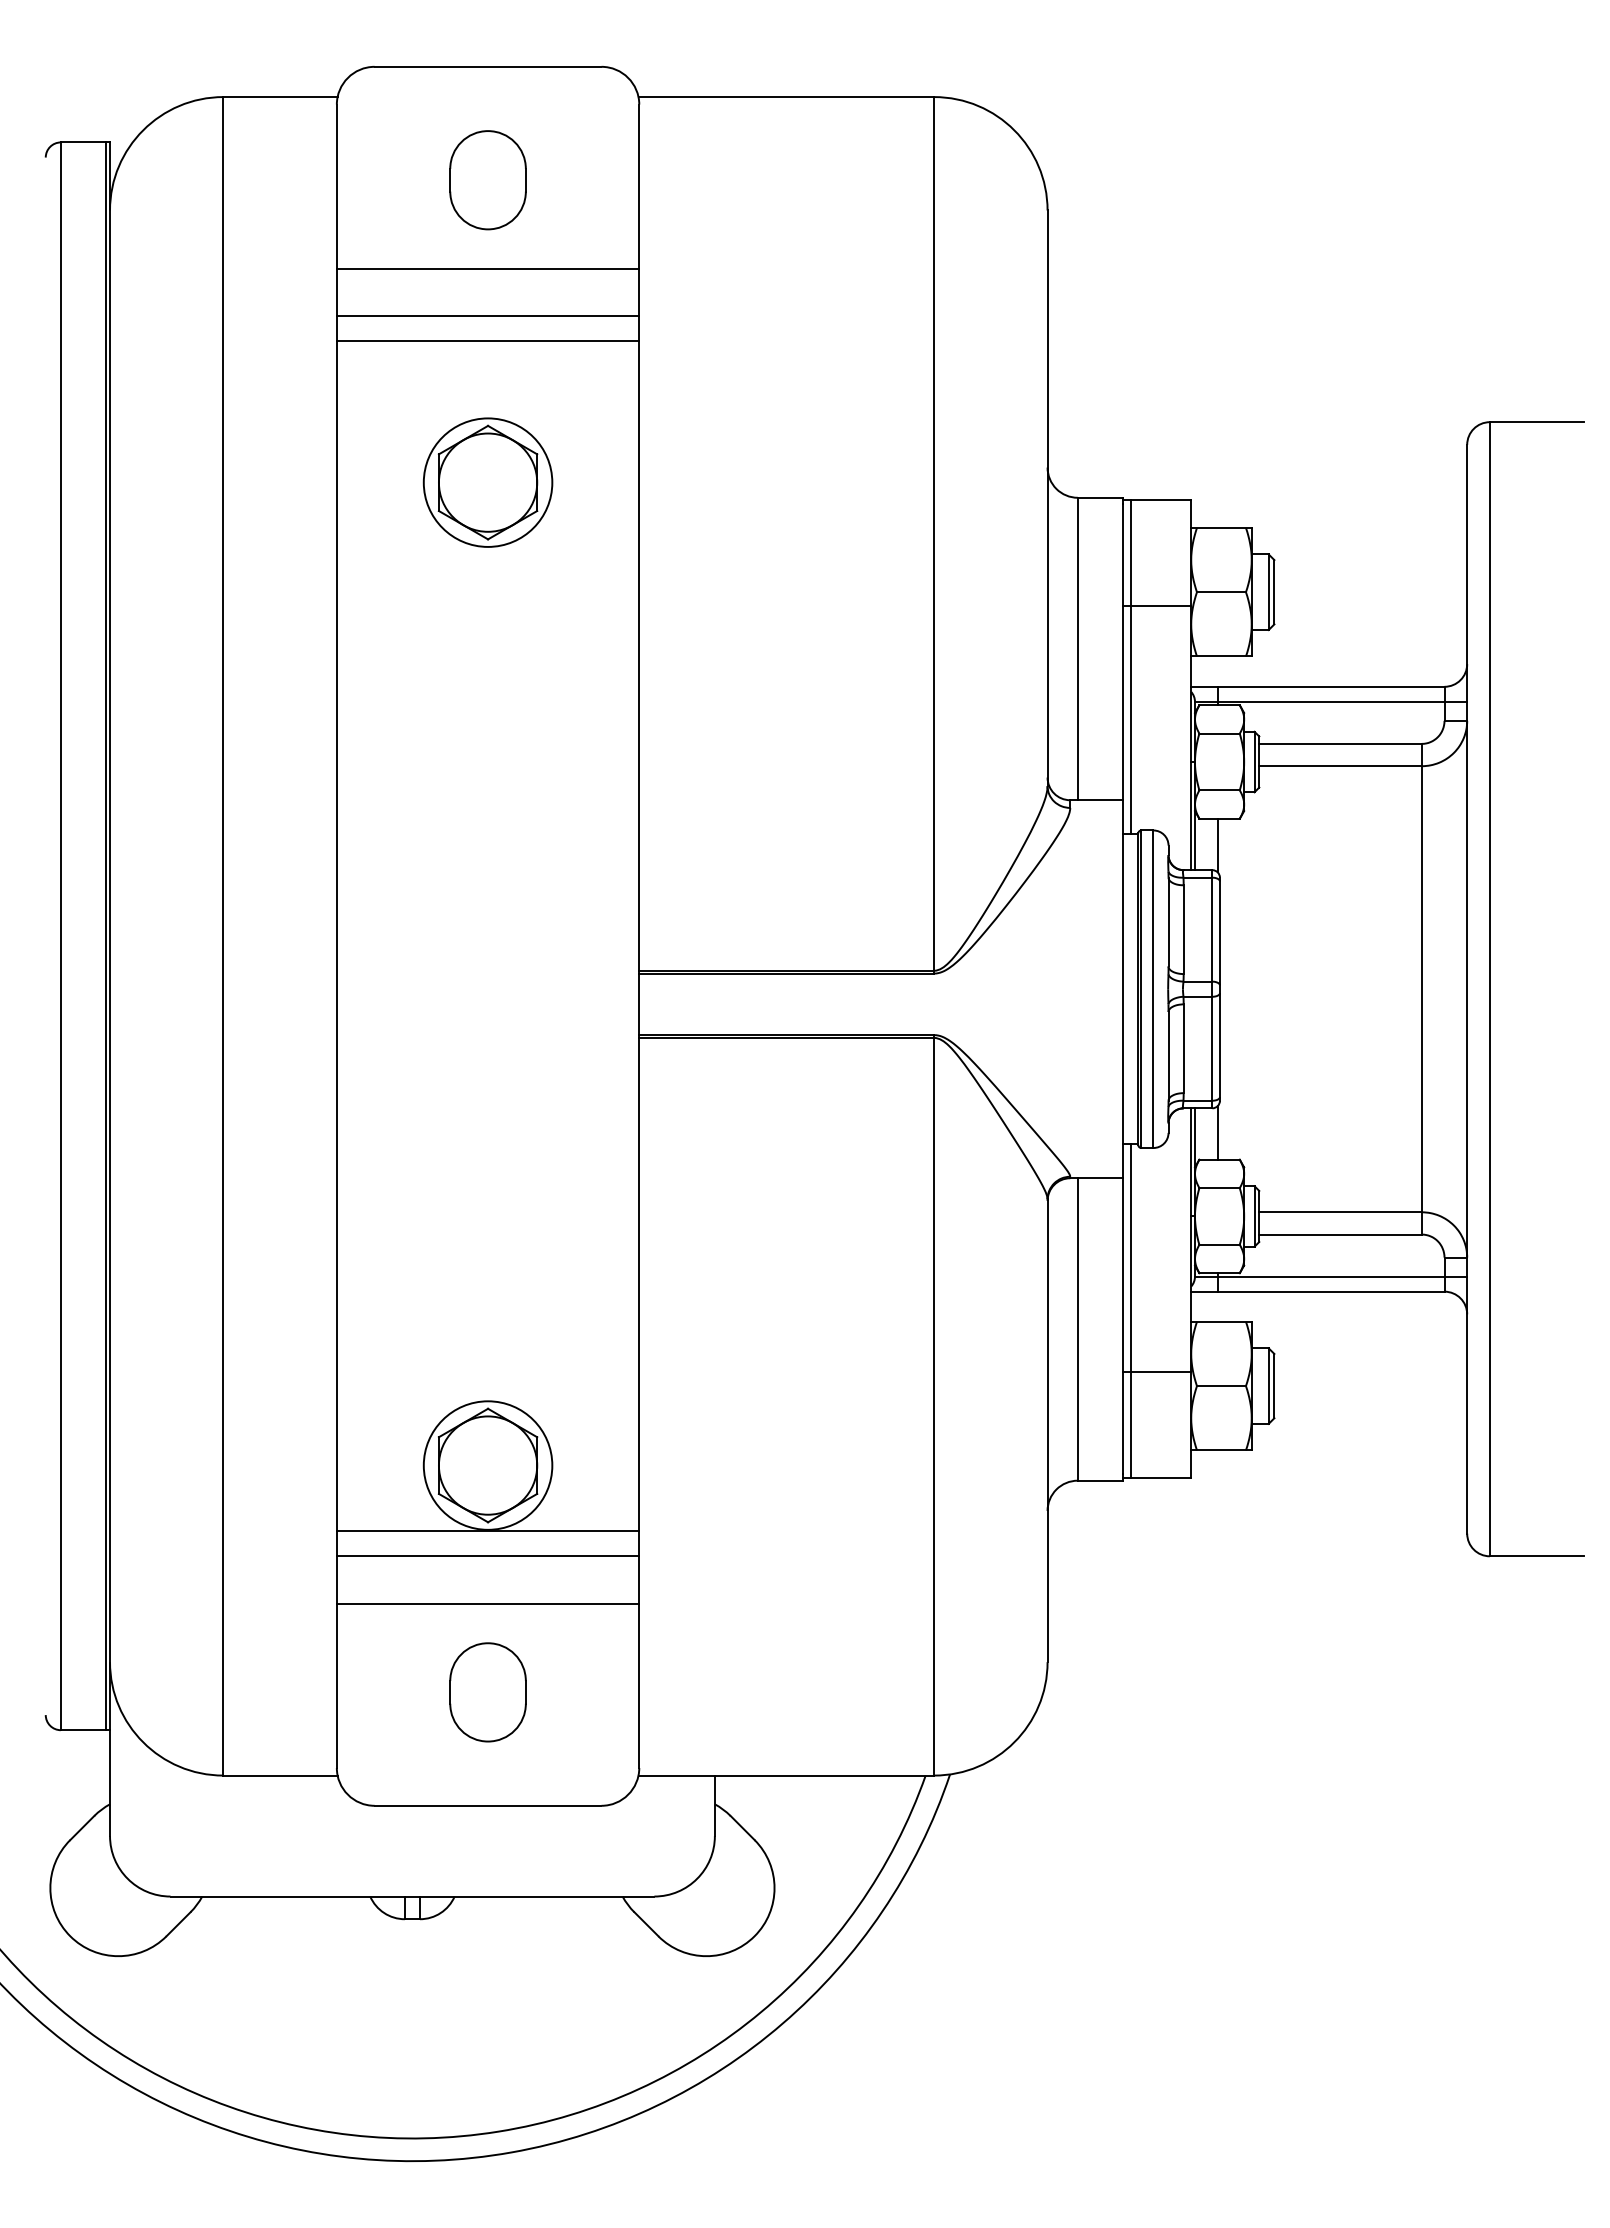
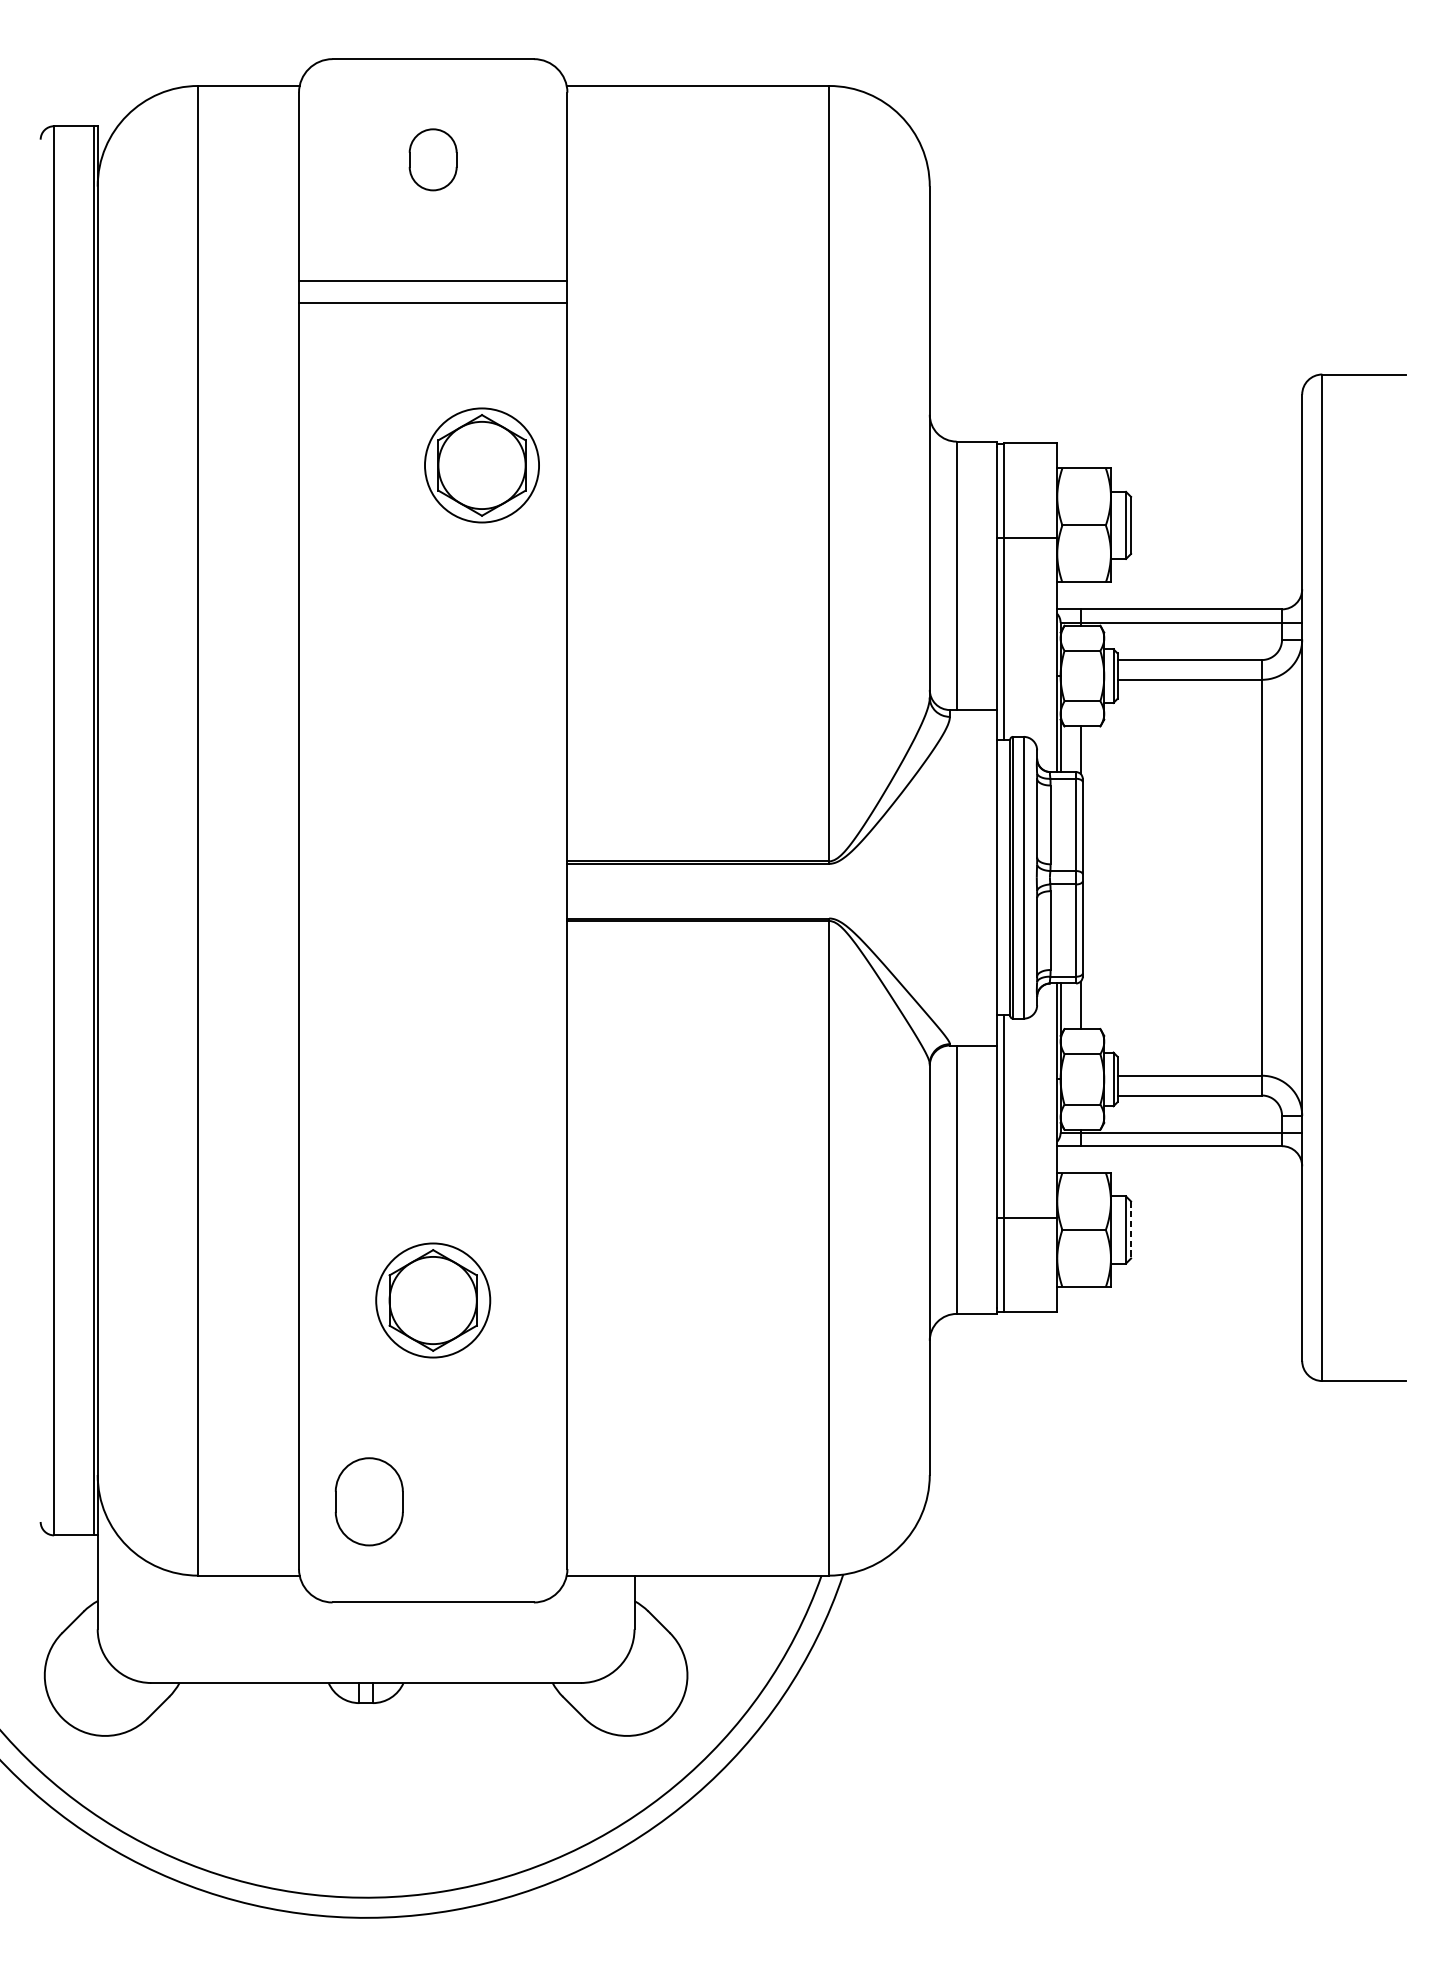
part: (487, 180) -> (432, 160), size x0.7
line: (487, 268) -> (432, 238), removed
part: (487, 482) -> (481, 465), moved
line: (1274, 1386) -> (1131, 1230), solid -> dashed
line: (487, 1531) -> (432, 1359), removed
line: (487, 1556) -> (432, 1381), removed
line: (487, 1603) -> (432, 1422), removed
part: (487, 1692) -> (368, 1501), moved

